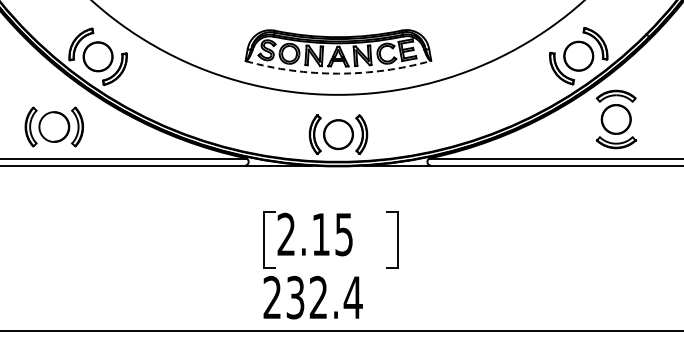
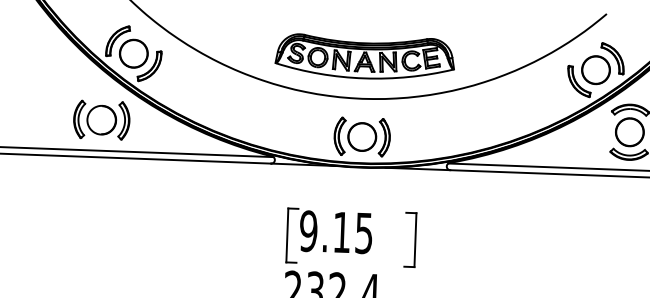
arc: (338, 73) -> (364, 78), dashed -> solid
part: (53, 126) -> (100, 119), moved
text: (286, 234) -> (308, 231), 2.15 -> 9.15

